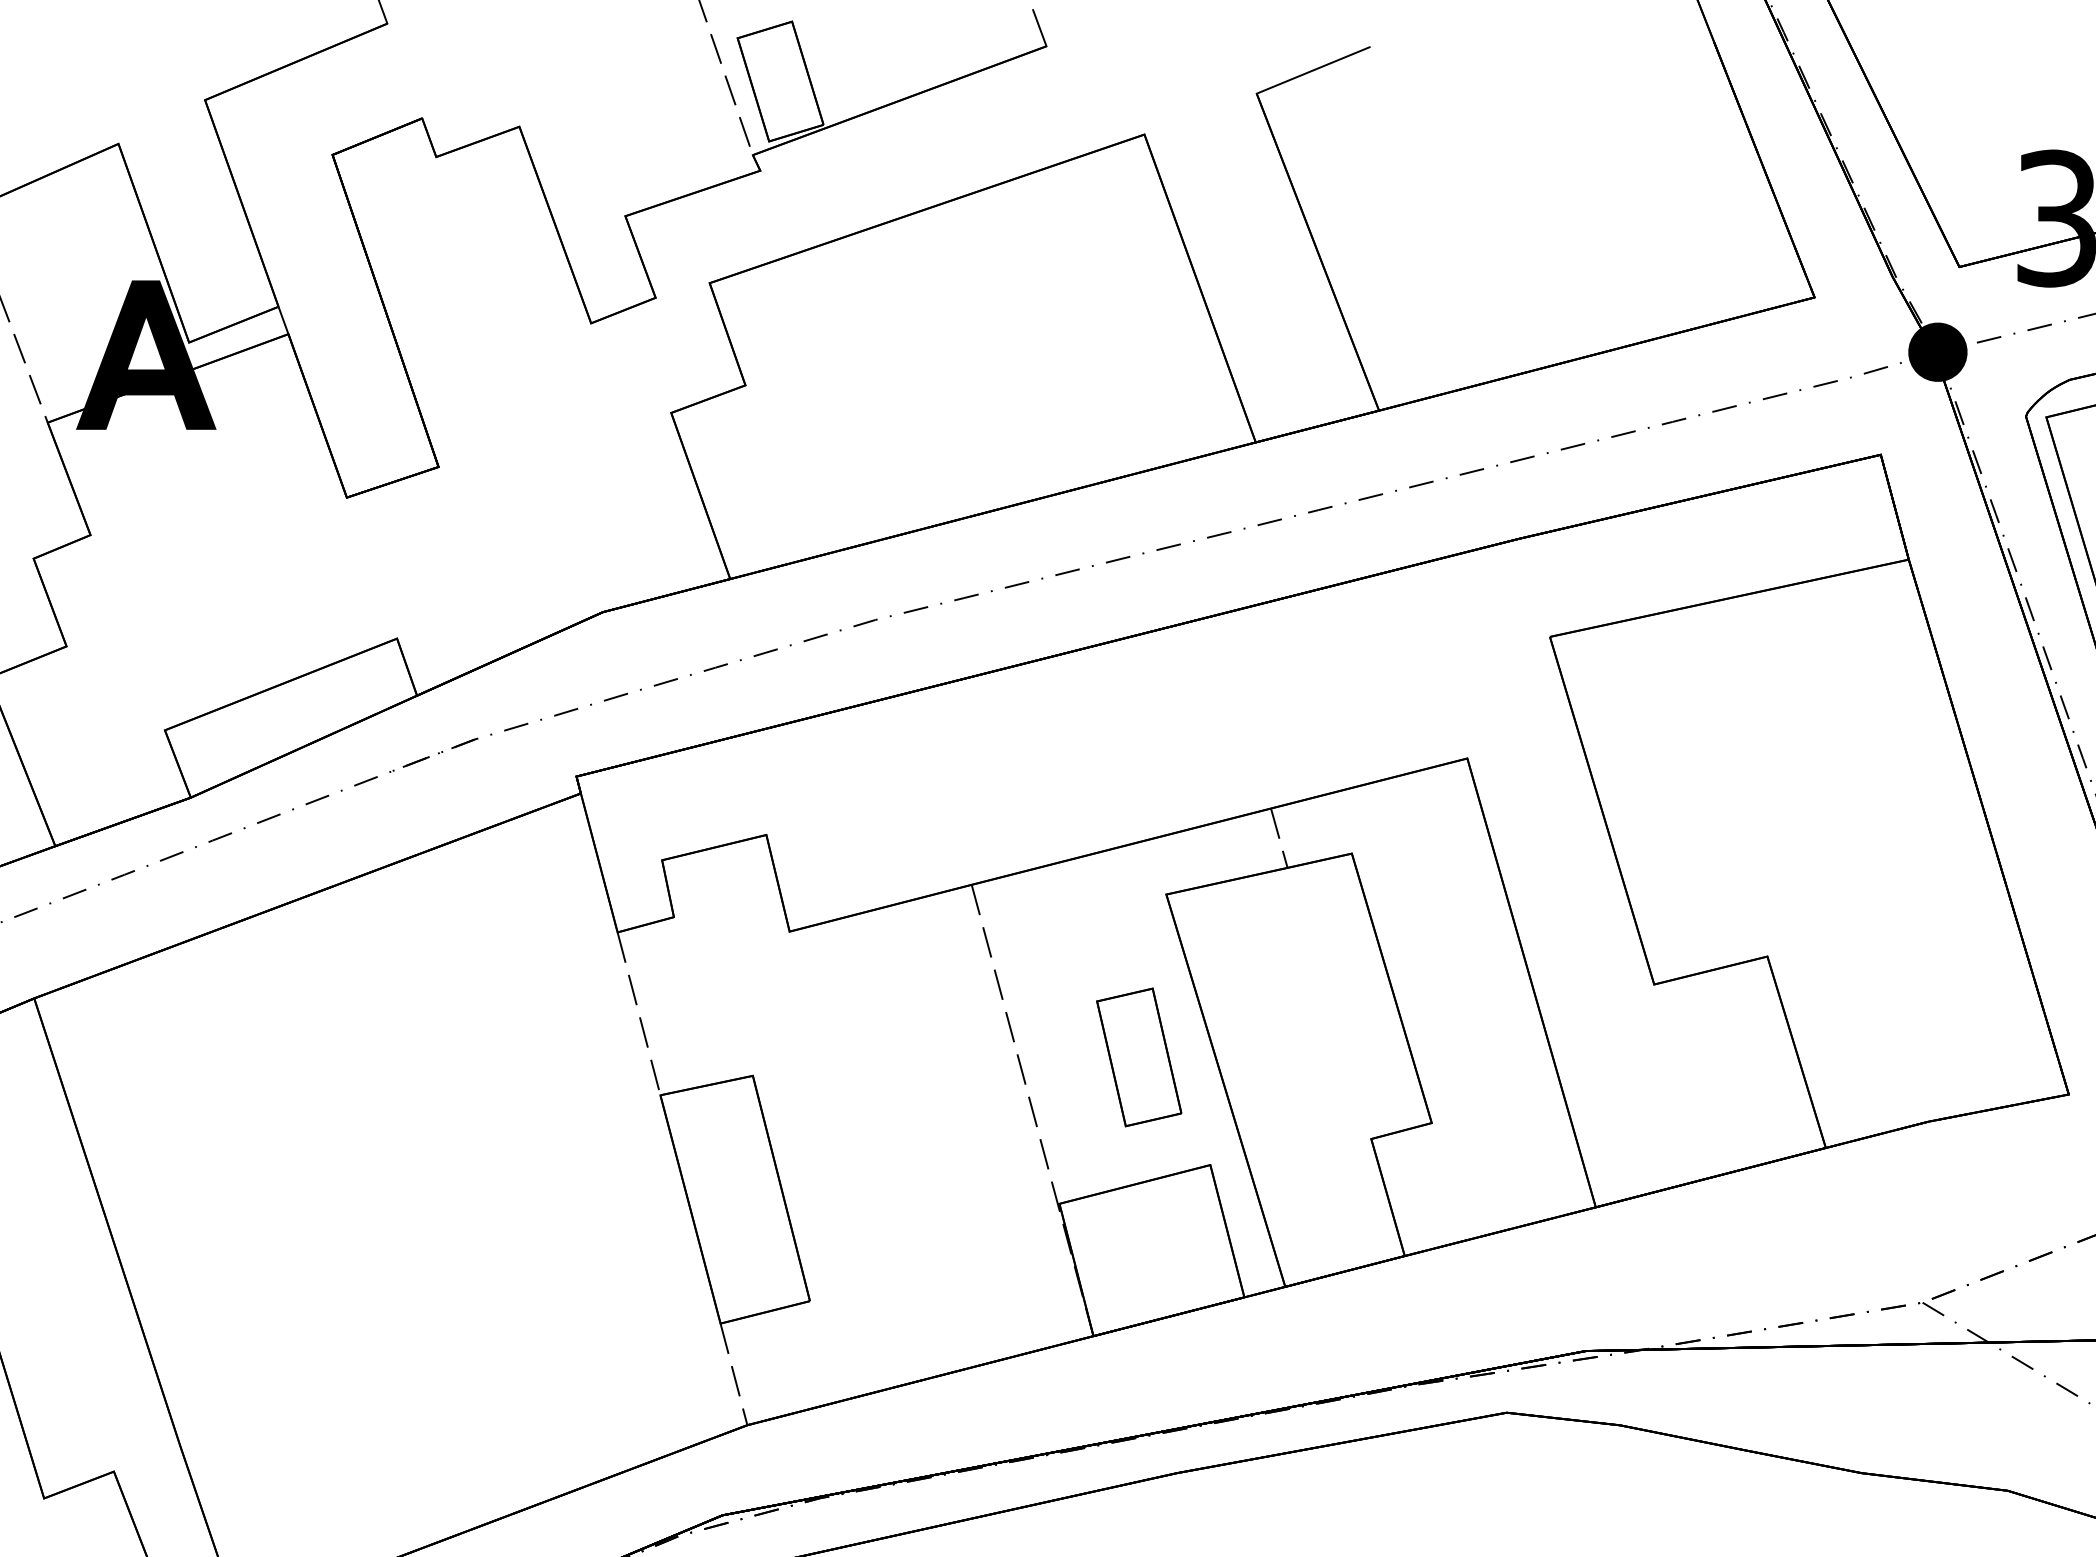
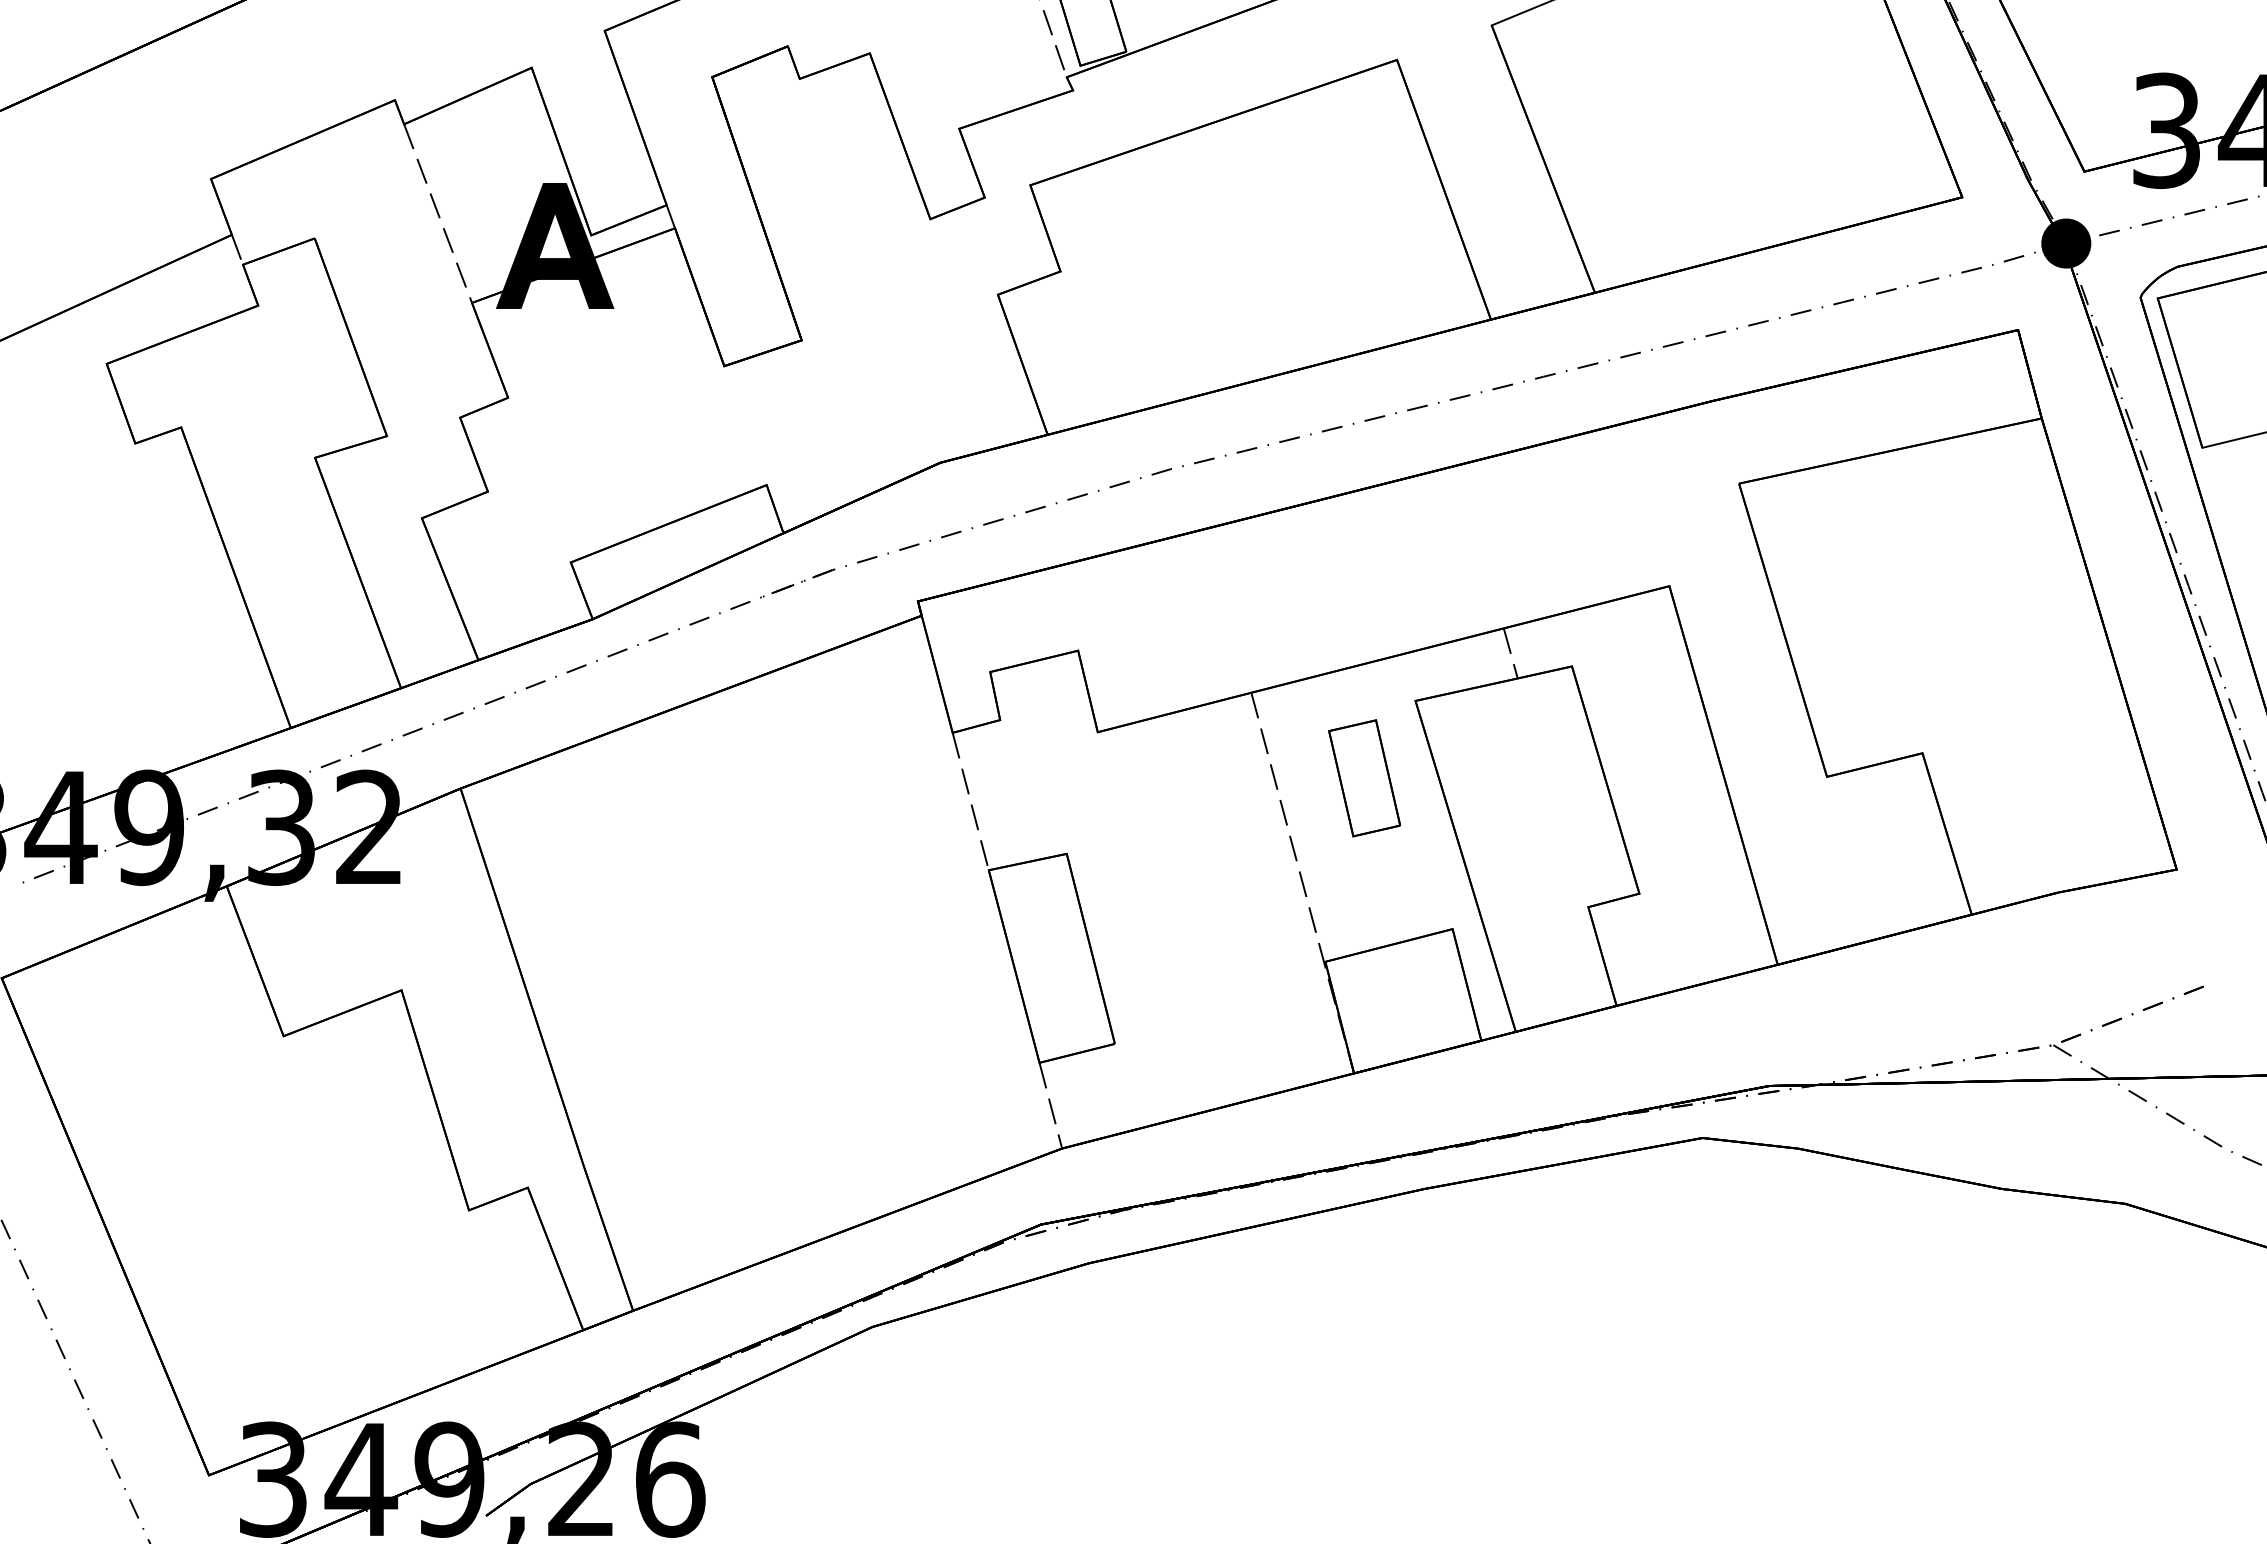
part: (1139, 1057) -> (1364, 778), moved

